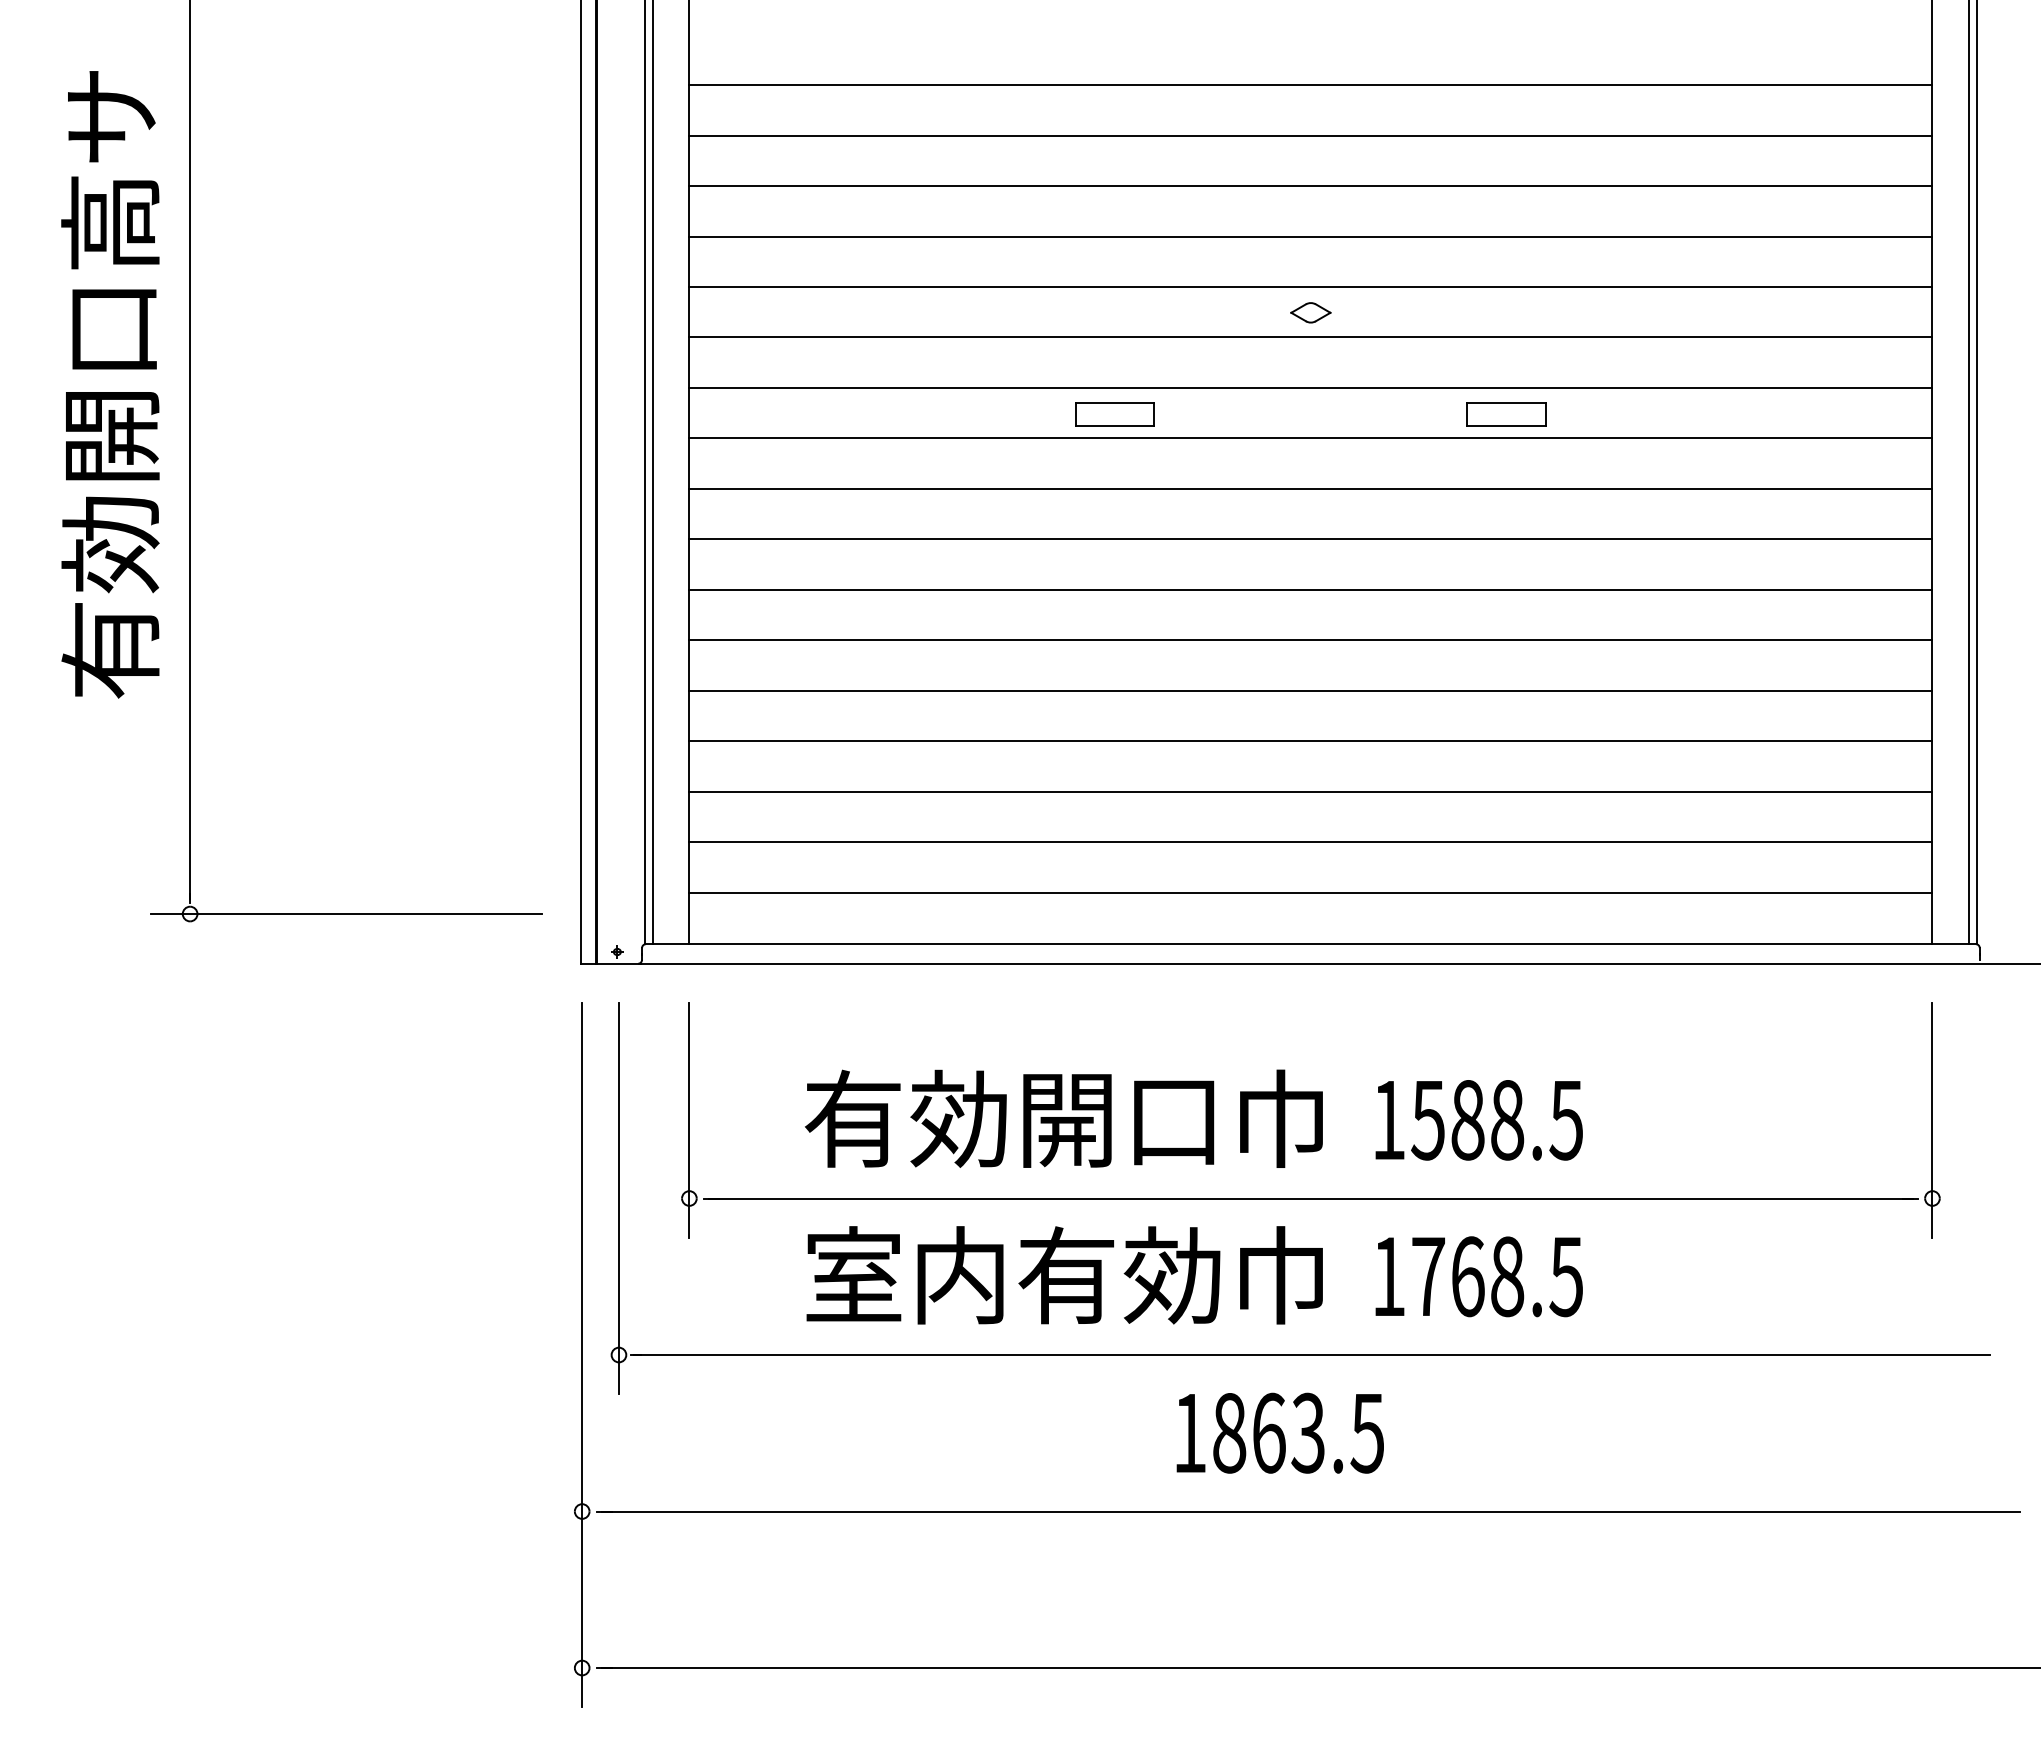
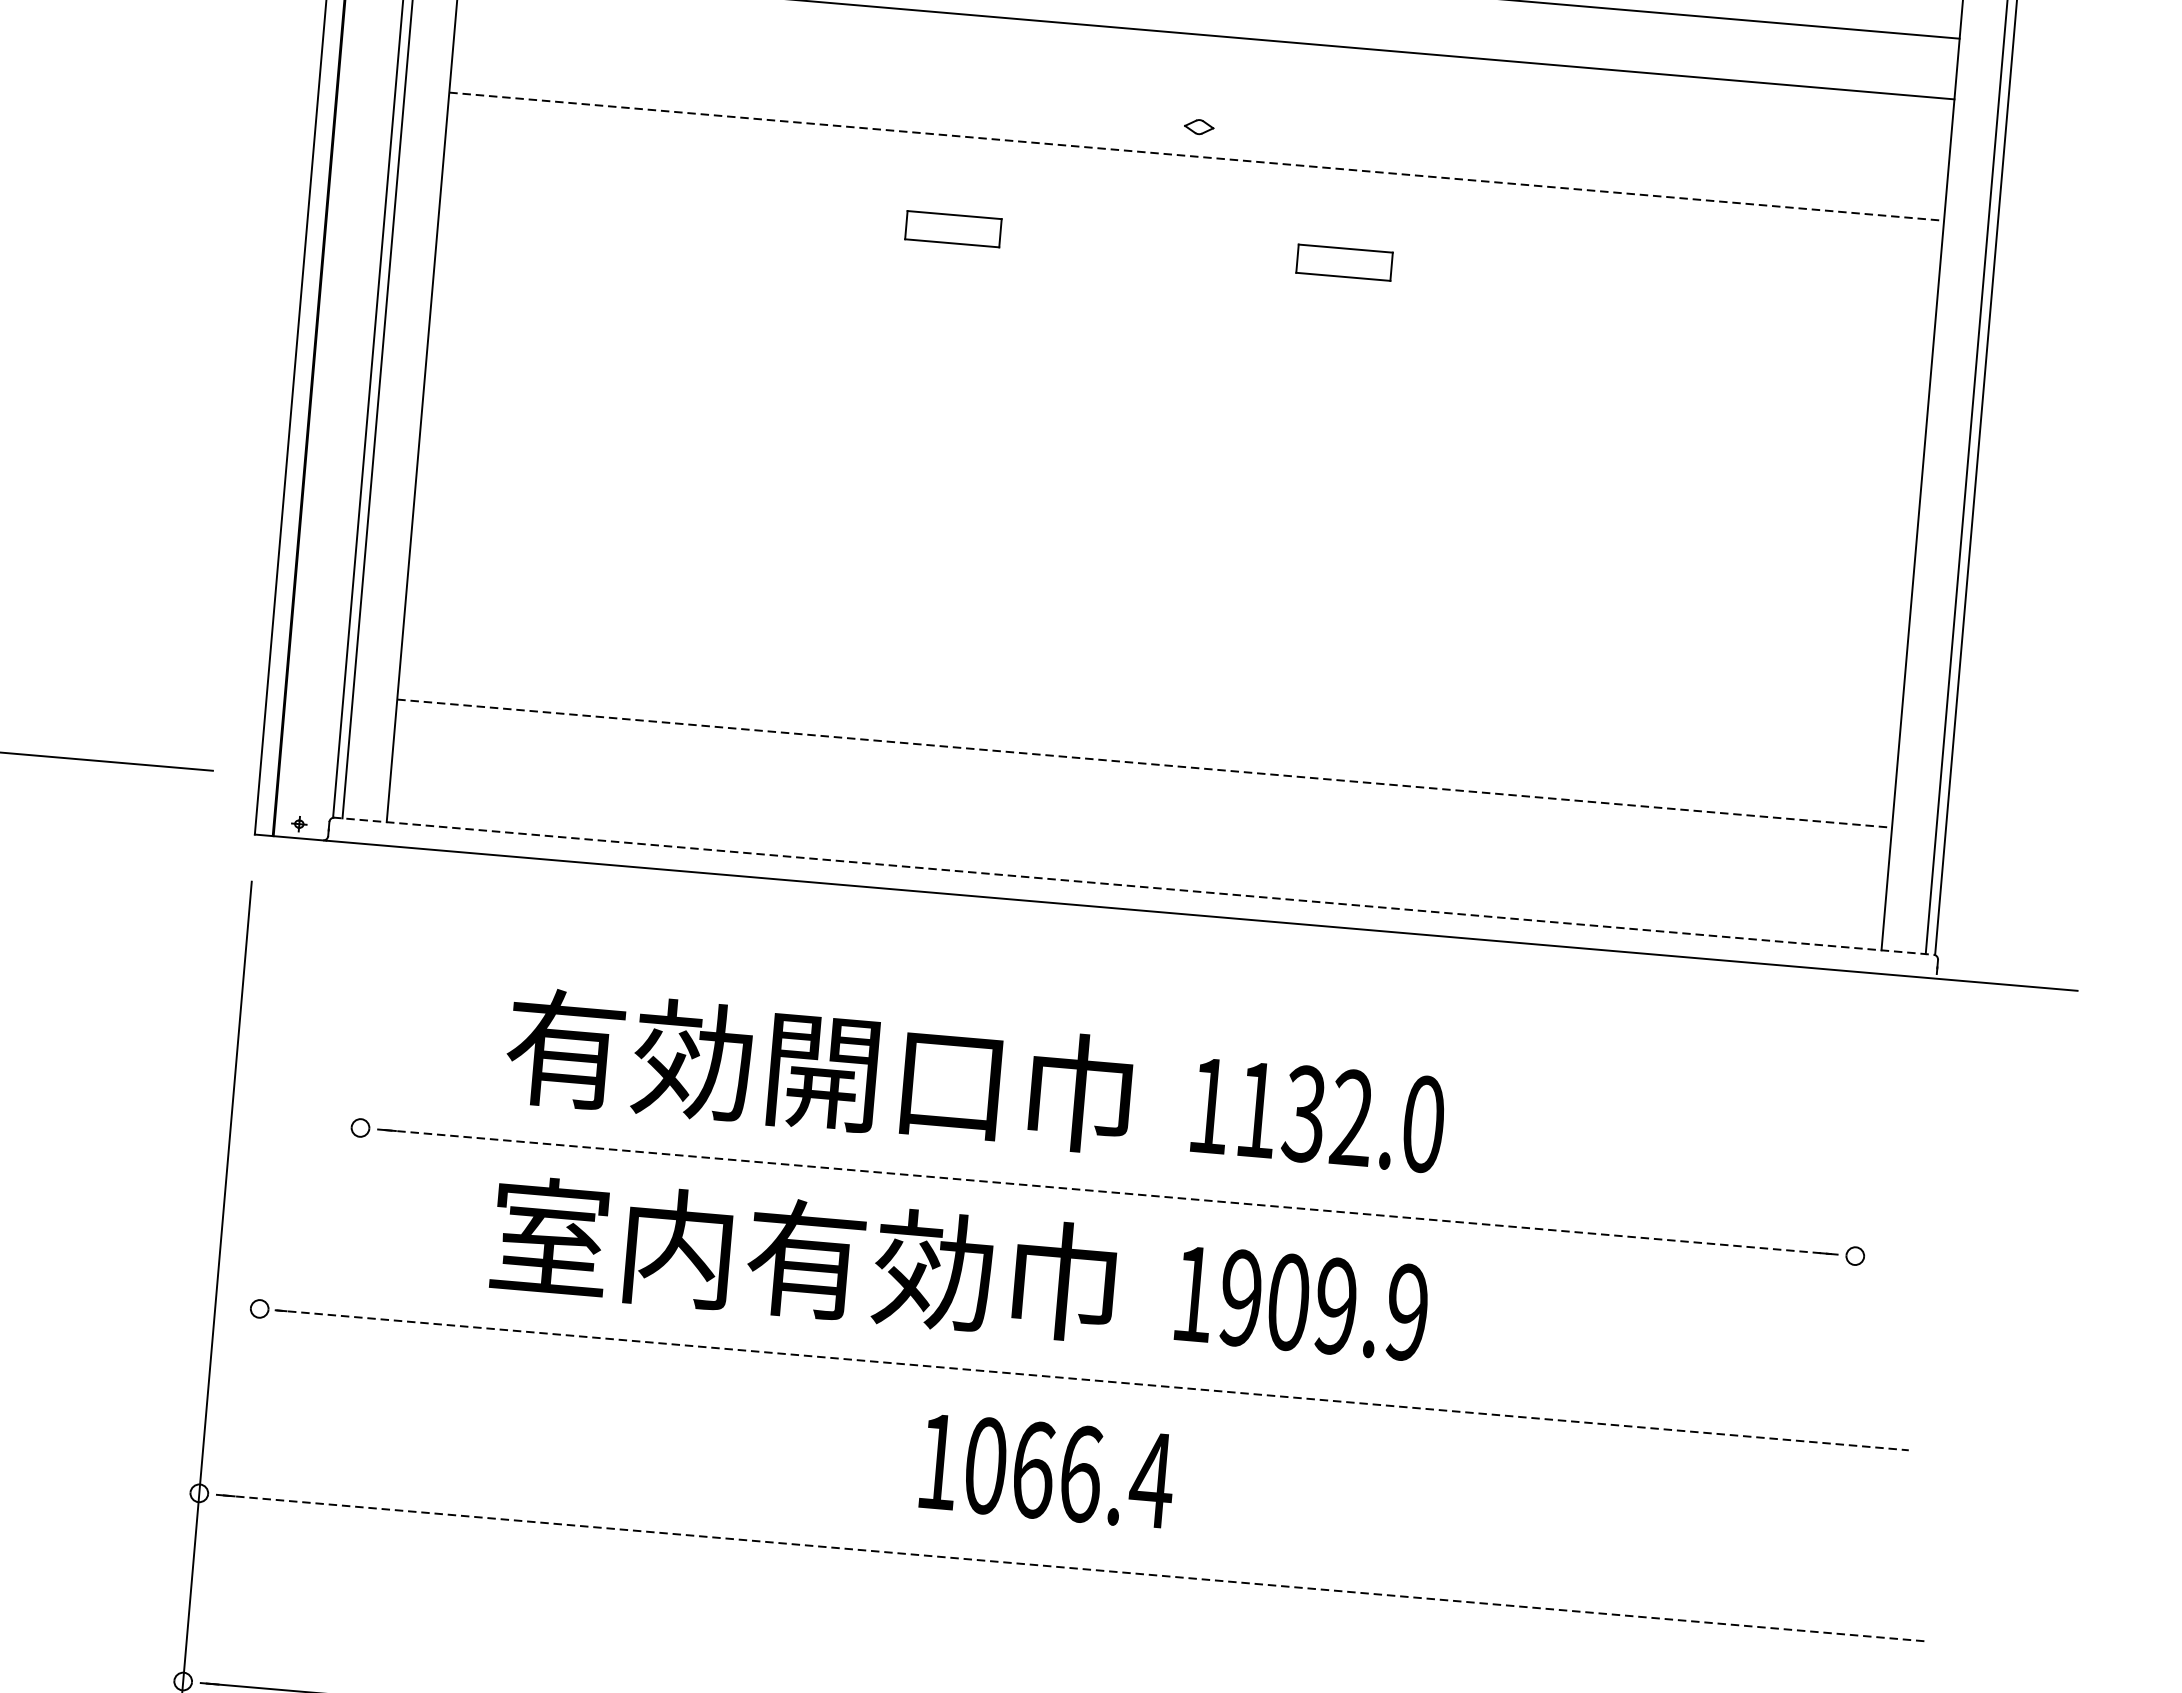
line: (1310, 287) -> (1201, 96), removed
part: (1310, 312) -> (1198, 126), size x0.6
line: (1310, 337) -> (1196, 156), solid -> dashed
line: (1310, 387) -> (1191, 216), removed
part: (1506, 414) -> (1344, 262), moved
line: (1310, 438) -> (1185, 278), removed
line: (1310, 488) -> (1180, 338), removed
line: (1310, 539) -> (1175, 399), removed
line: (1310, 589) -> (1170, 459), removed
line: (1310, 640) -> (1164, 521), removed
line: (1310, 690) -> (1159, 581), removed
line: (1310, 741) -> (1154, 642), removed
line: (1310, 791) -> (1149, 702), removed
line: (1310, 842) -> (1144, 763), solid -> dashed
line: (1310, 892) -> (1138, 824), removed
line: (1311, 944) -> (1134, 886), solid -> dashed
line: (689, 1119) -> (368, 1032), removed
text: (1497, 1119) -> (1340, 1116), 1588.5 -> 1132.0
line: (1932, 1119) -> (1863, 1161), removed
line: (618, 1198) -> (275, 1120), removed
line: (1310, 1198) -> (1107, 1192), solid -> dashed
text: (1497, 1276) -> (1324, 1305), 1768.5 -> 1909.9
line: (1311, 1355) -> (1092, 1380), solid -> dashed
text: (1299, 1432) -> (1070, 1472), 1863.5 -> 1066.4
line: (1311, 1511) -> (1076, 1568), solid -> dashed

